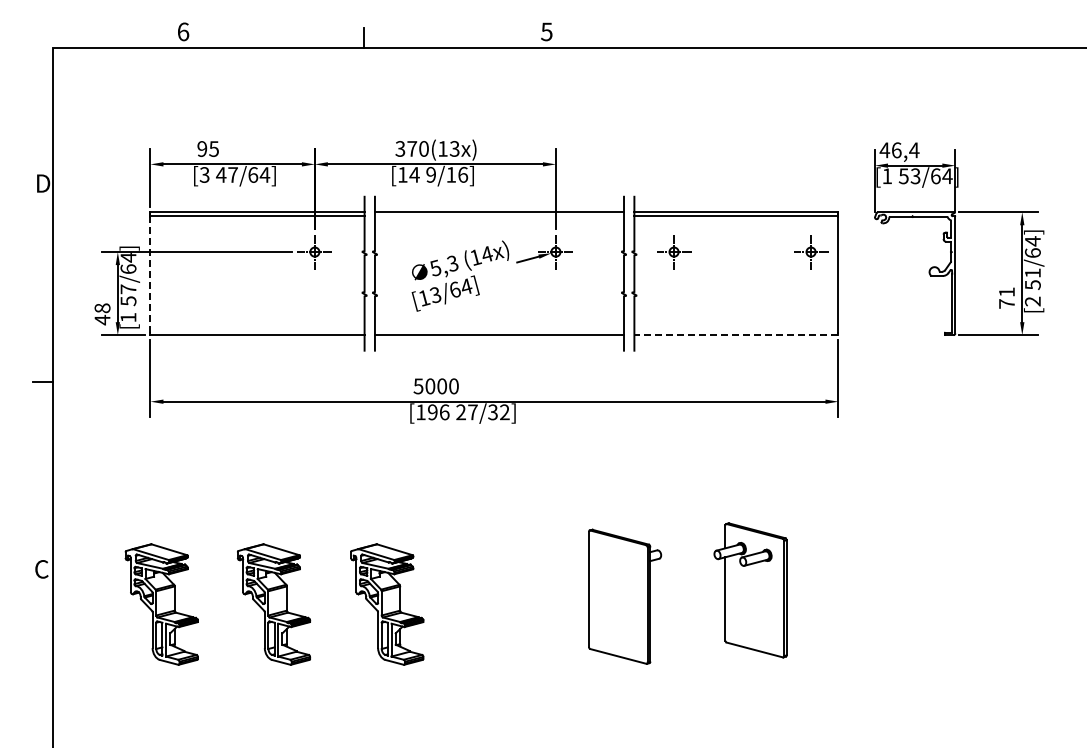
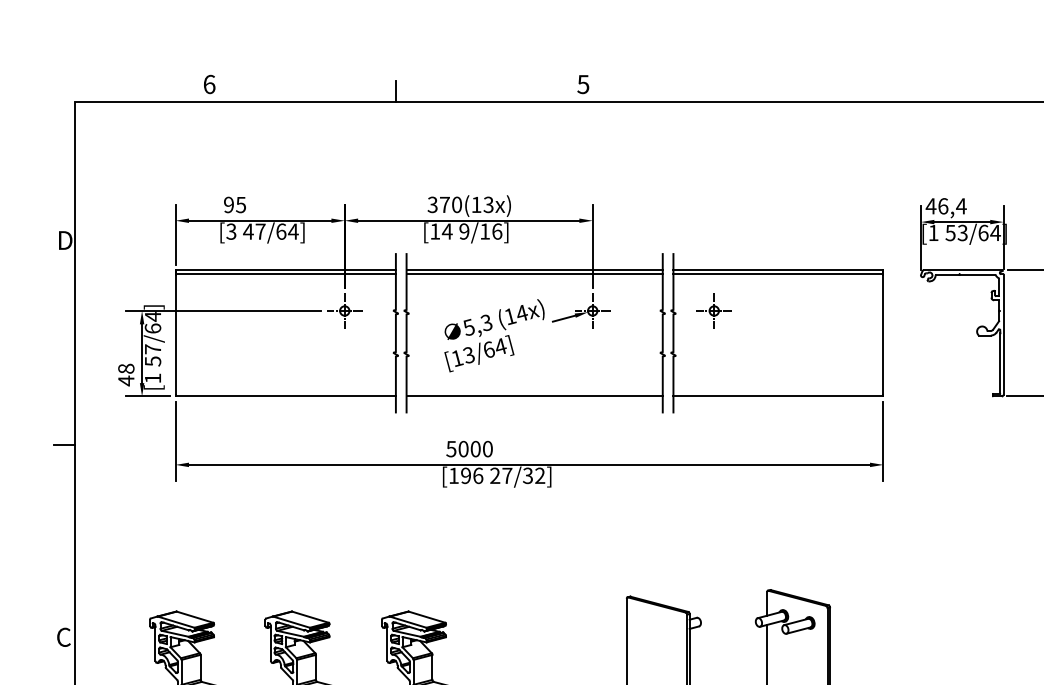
line: (499, 216) -> (534, 274), added
part: (811, 252) -> (855, 311), removed
line: (150, 274) -> (175, 334), dashed -> solid
line: (735, 335) -> (777, 396), dashed -> solid

